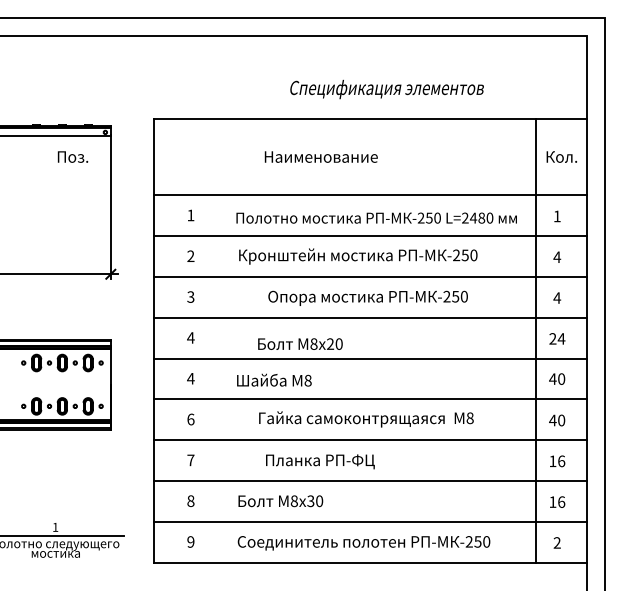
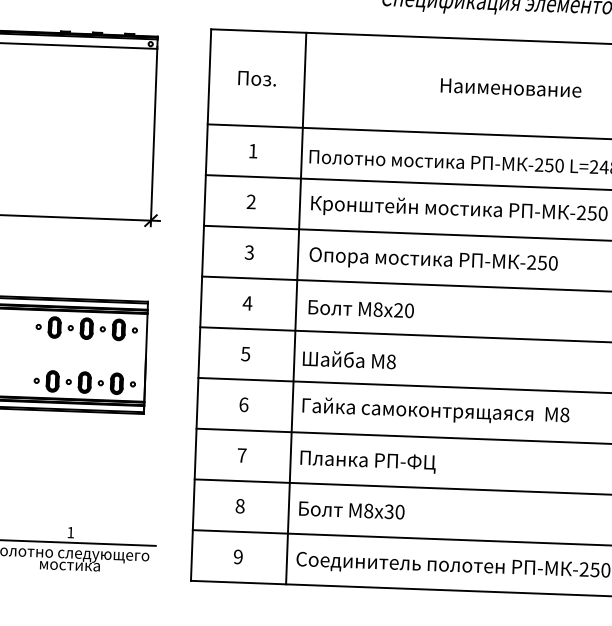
text: (72, 156) -> (256, 77), moved
text: (320, 156) -> (510, 87), moved
text: (367, 297) -> (432, 259), moved
line: (230, 340) -> (296, 308), added
text: (300, 343) -> (361, 308), moved
text: (190, 378) -> (245, 353), 4 -> 5
text: (366, 419) -> (436, 411), moved
text: (320, 461) -> (368, 461), moved

